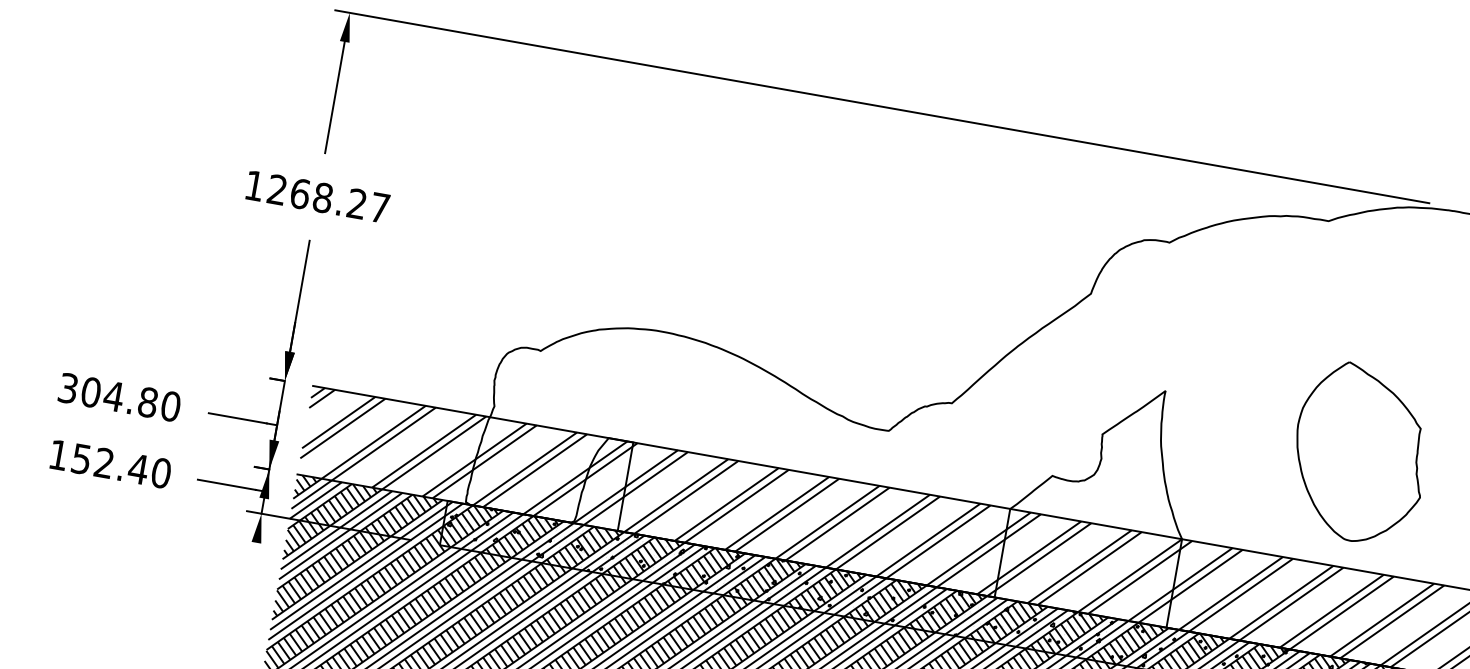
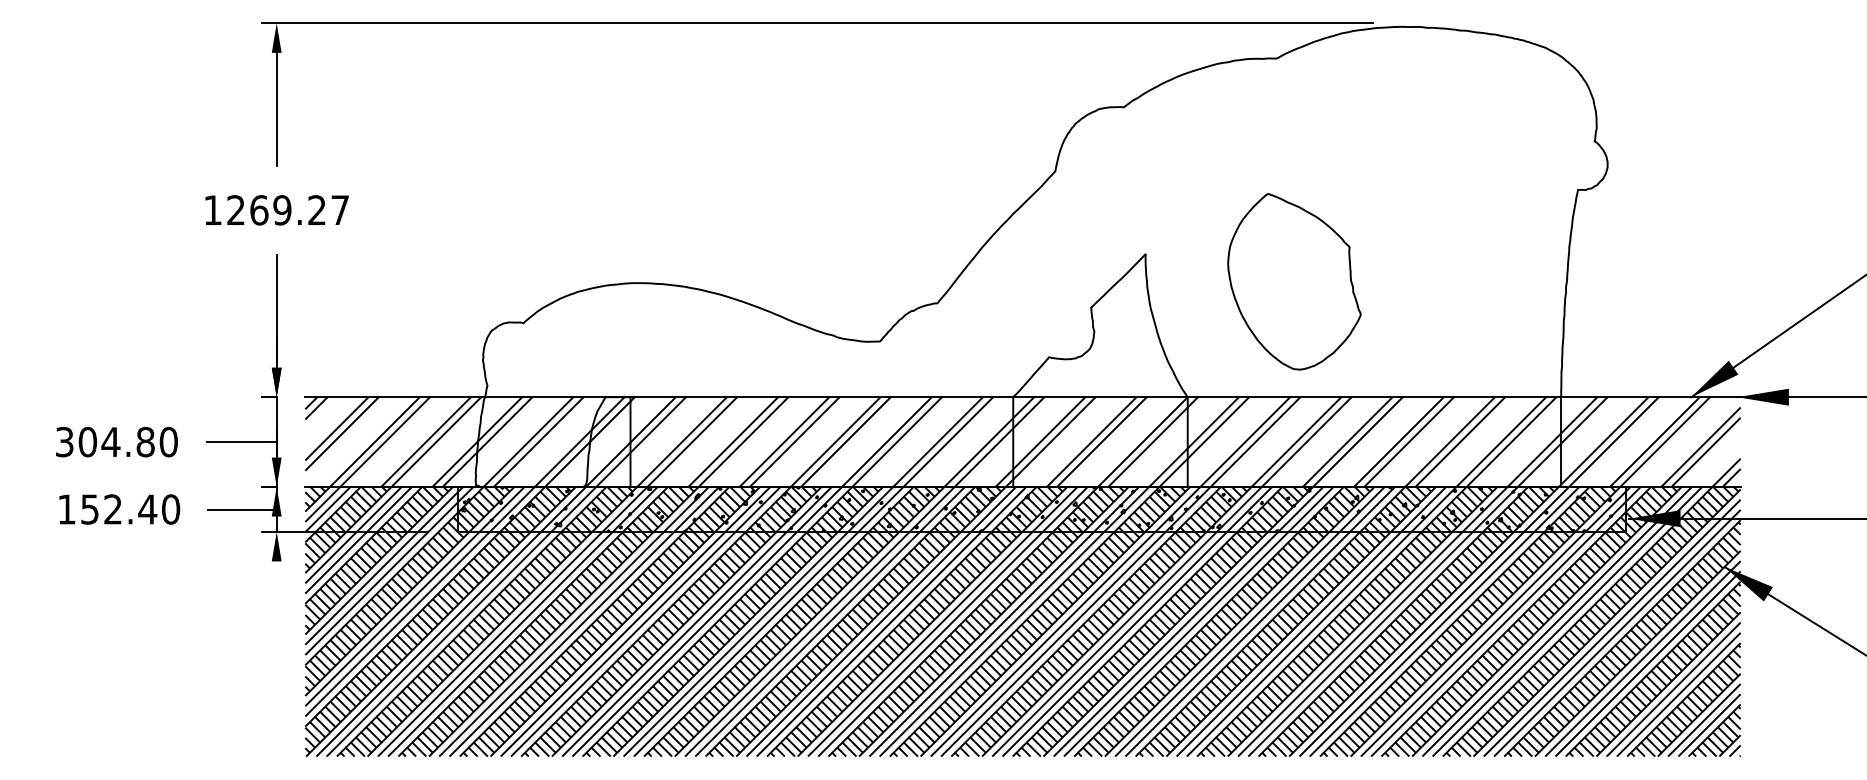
text: (323, 198) -> (282, 210), 1268.27 -> 1269.27
part: (1360, 453) -> (1294, 281), moved

